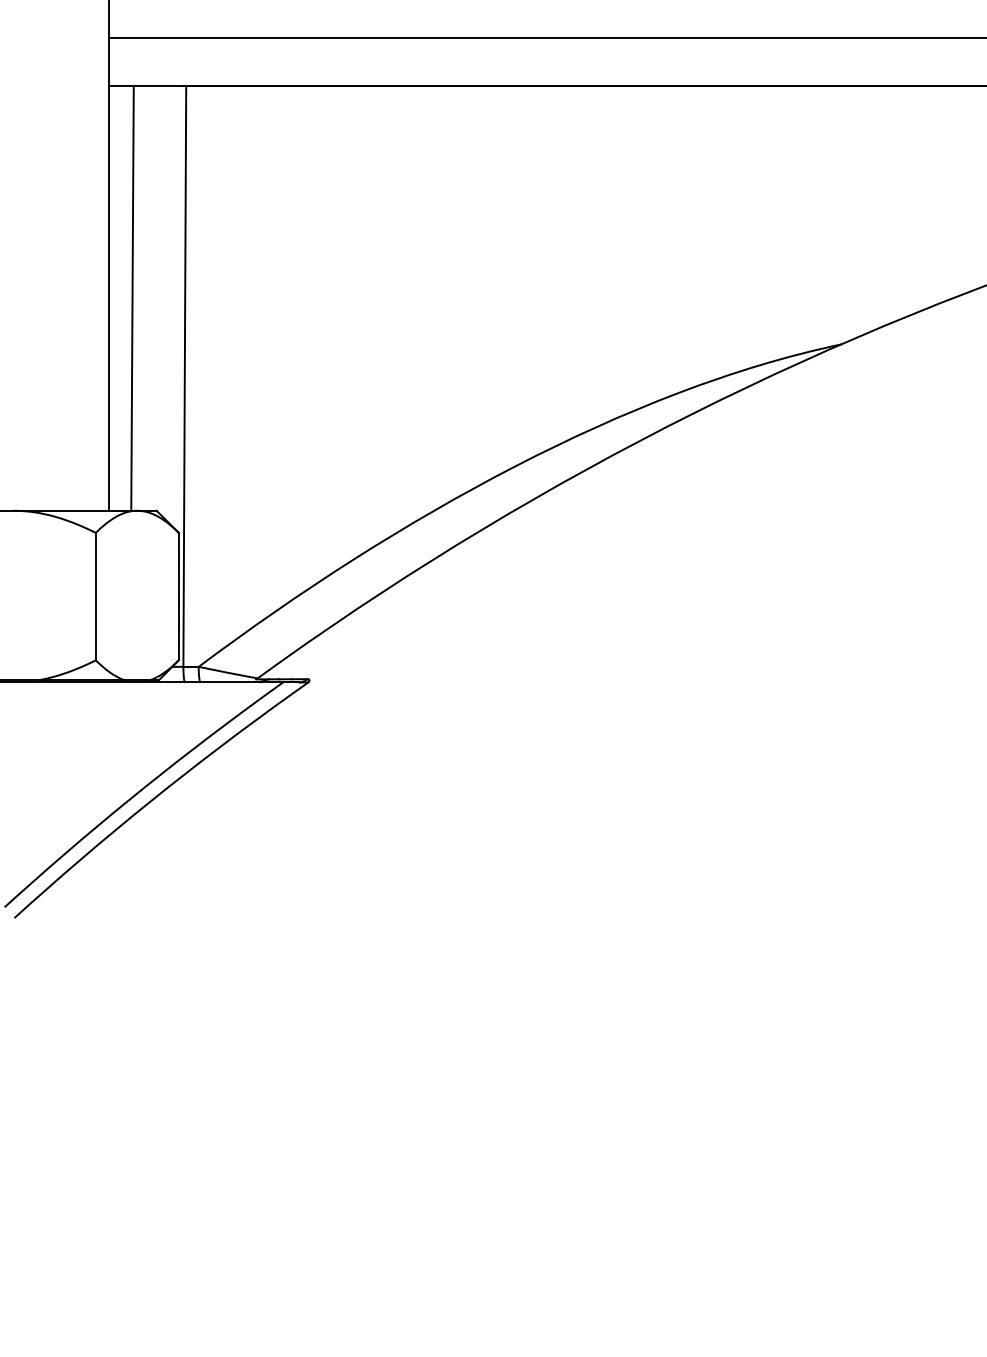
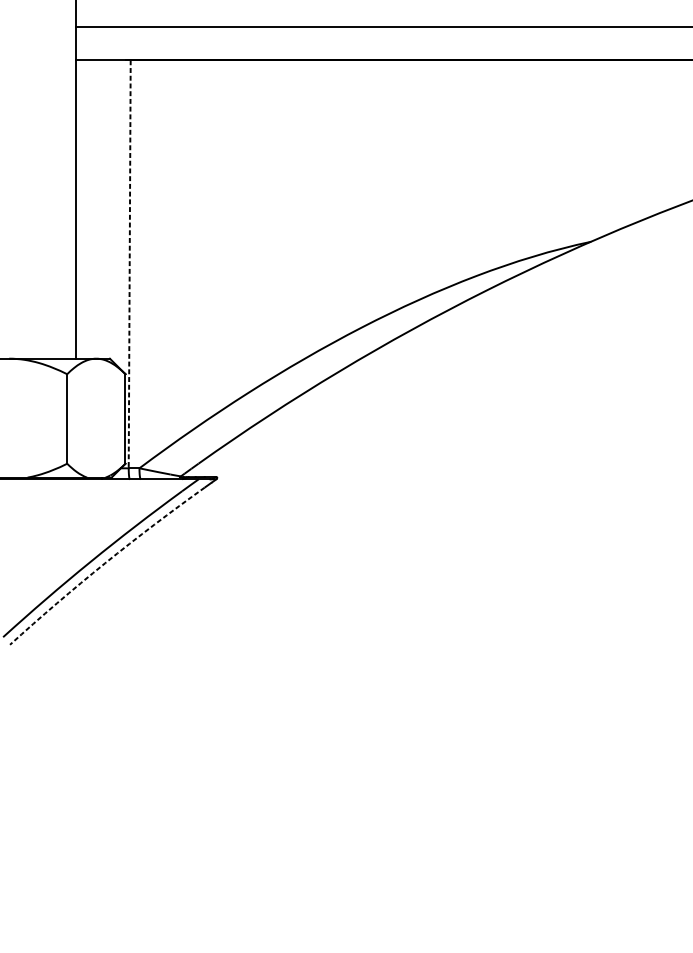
line: (132, 297) -> (92, 208), removed
line: (184, 376) -> (129, 264), solid -> dashed
arc: (149, 802) -> (104, 563), solid -> dashed

